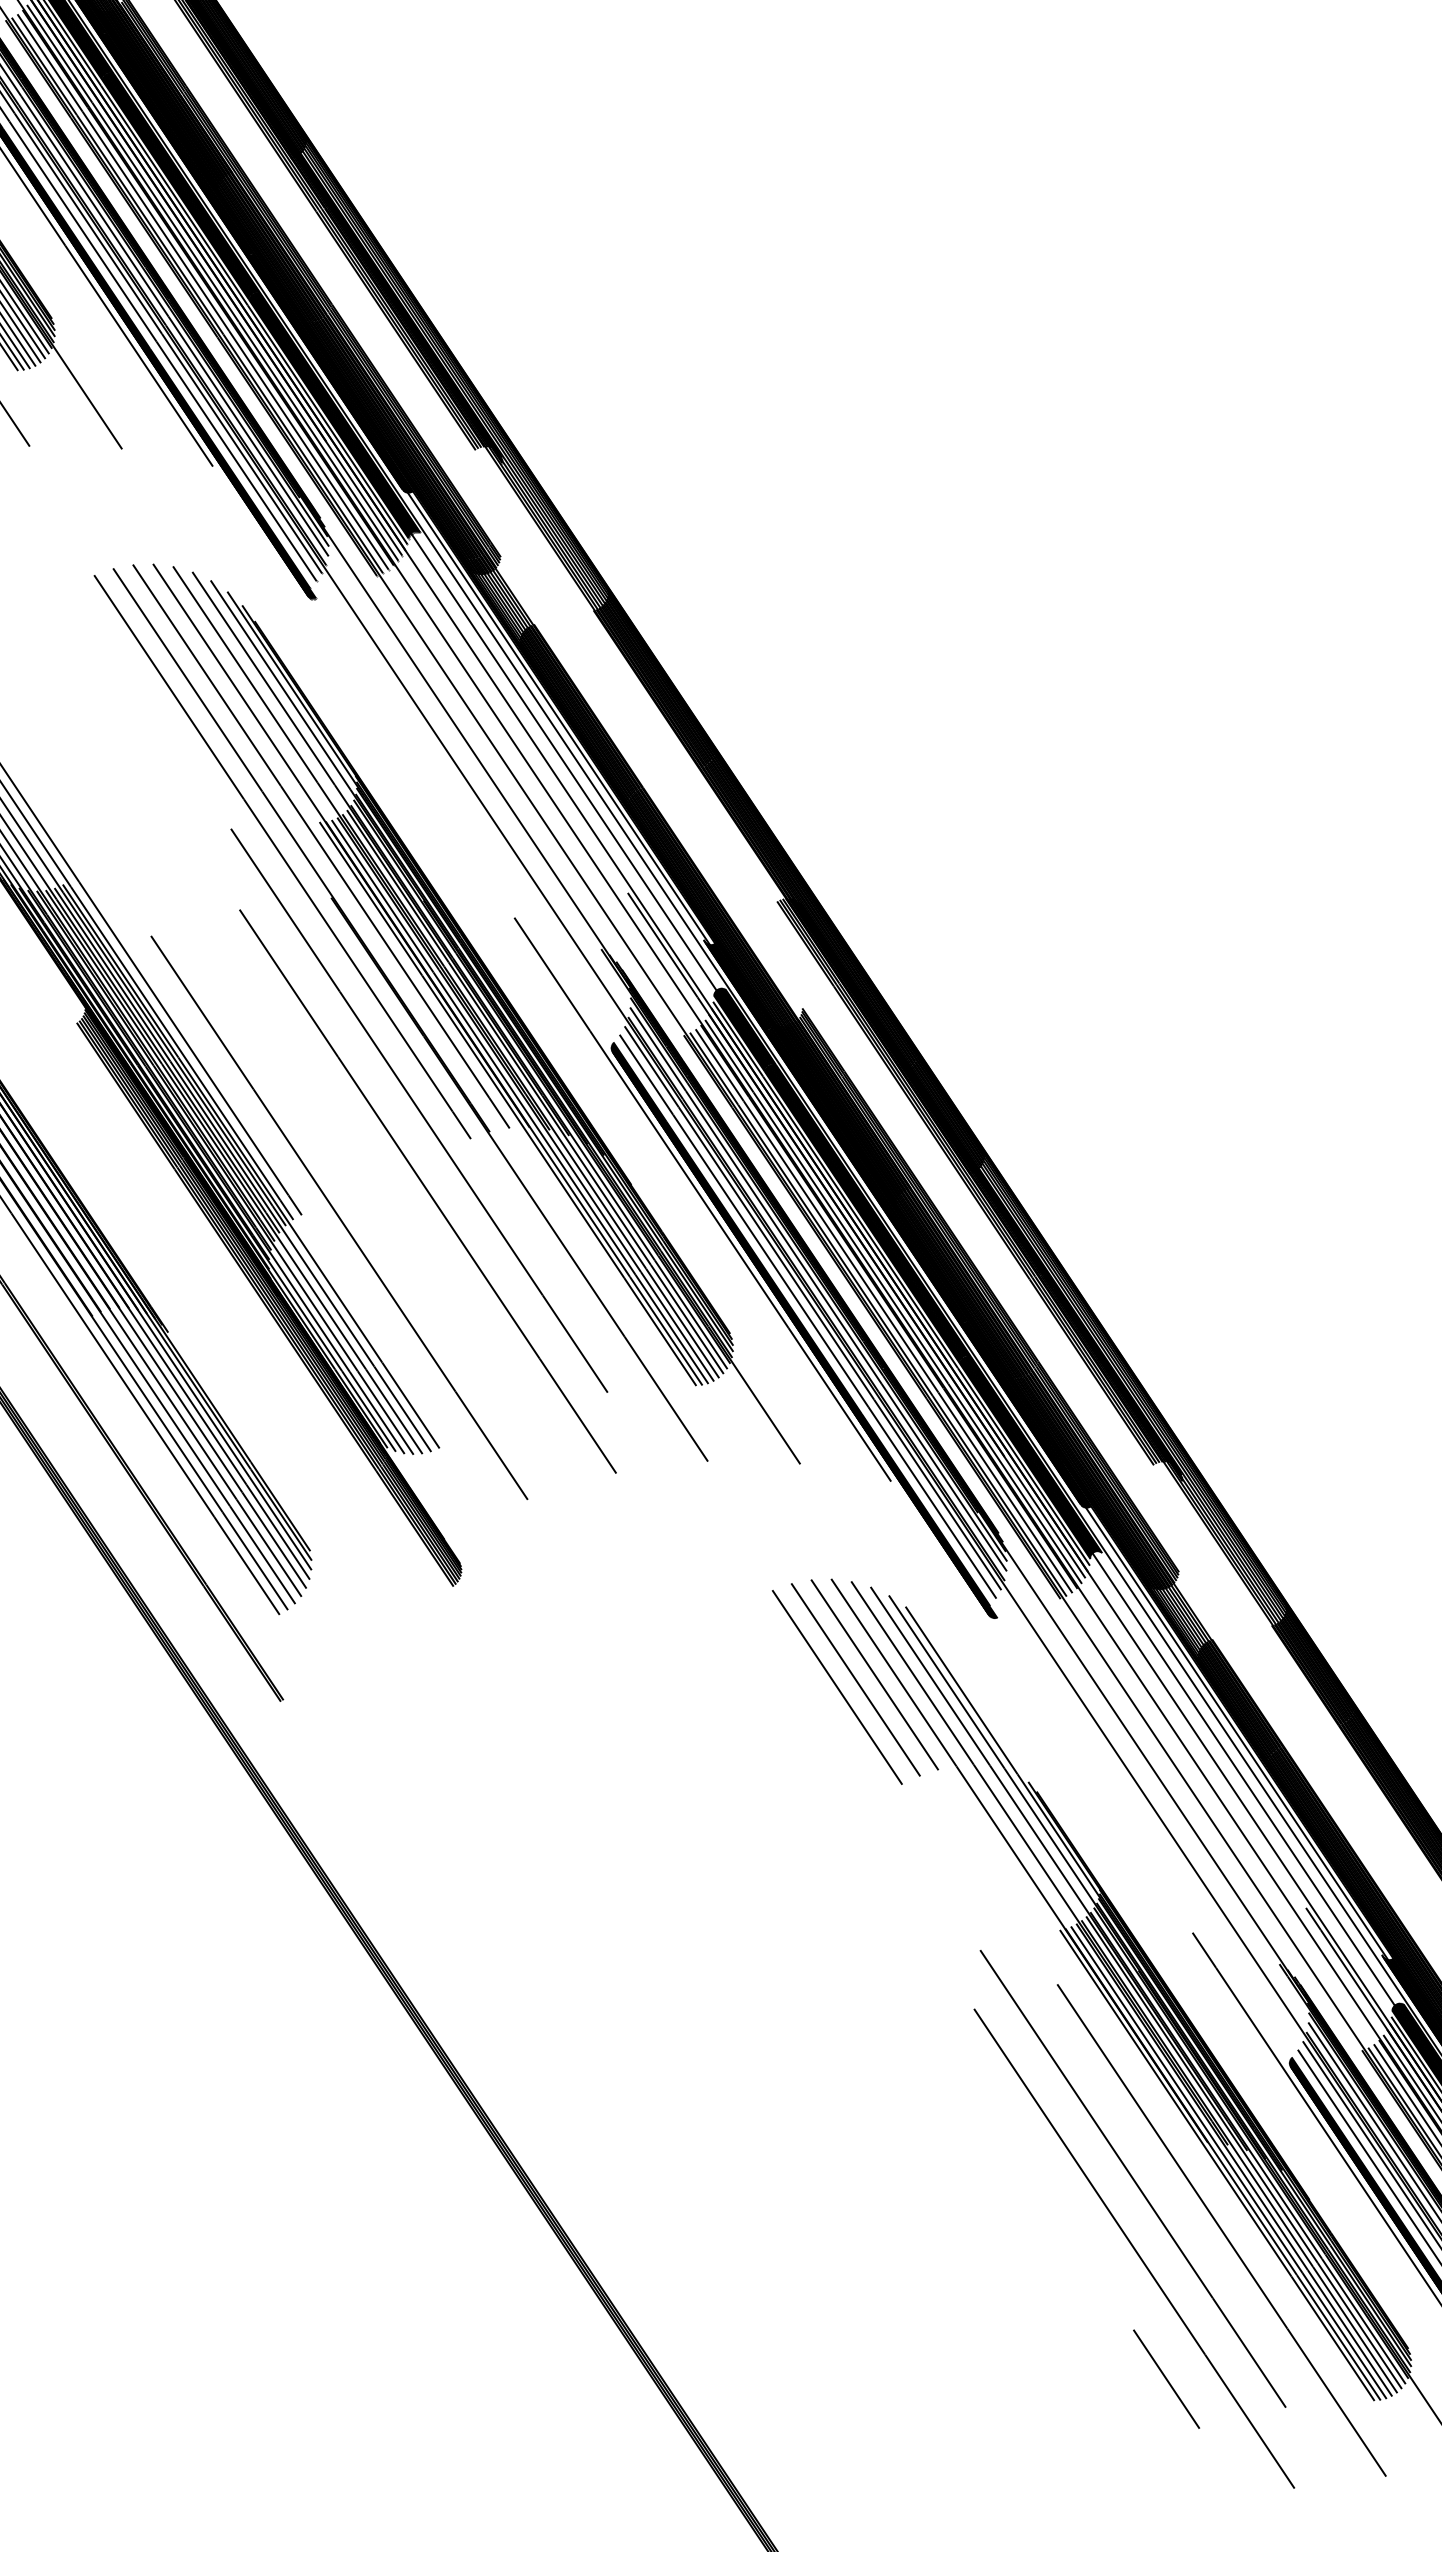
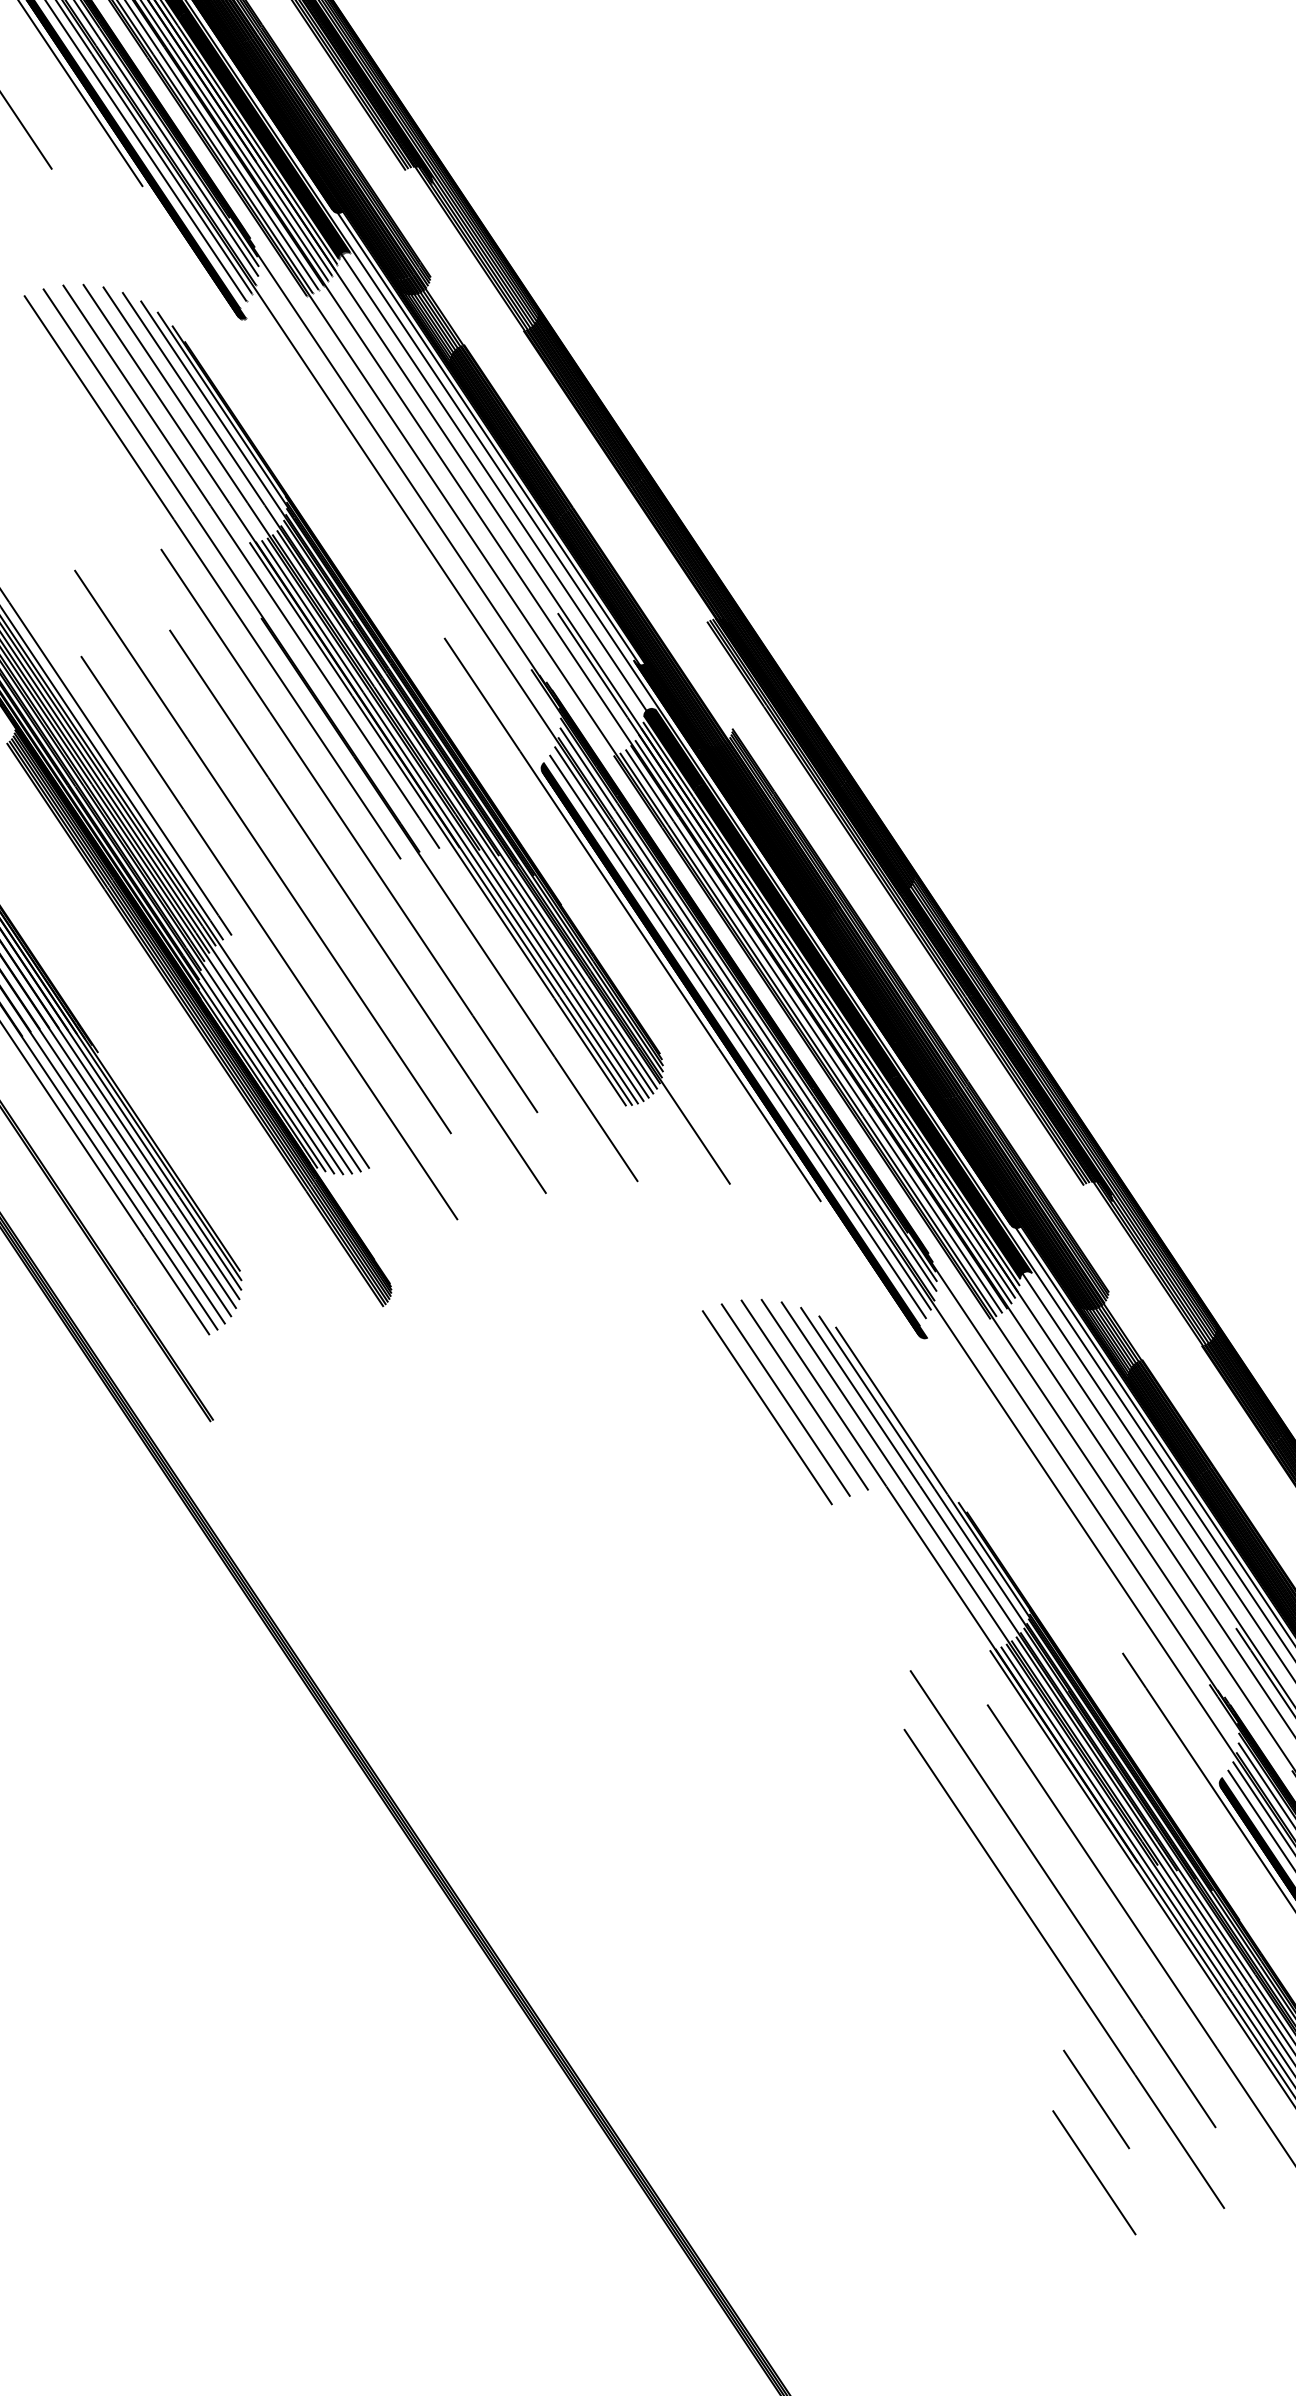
line: (332, 1131) -> (262, 851), added
line: (1164, 2452) -> (1094, 2172), added

